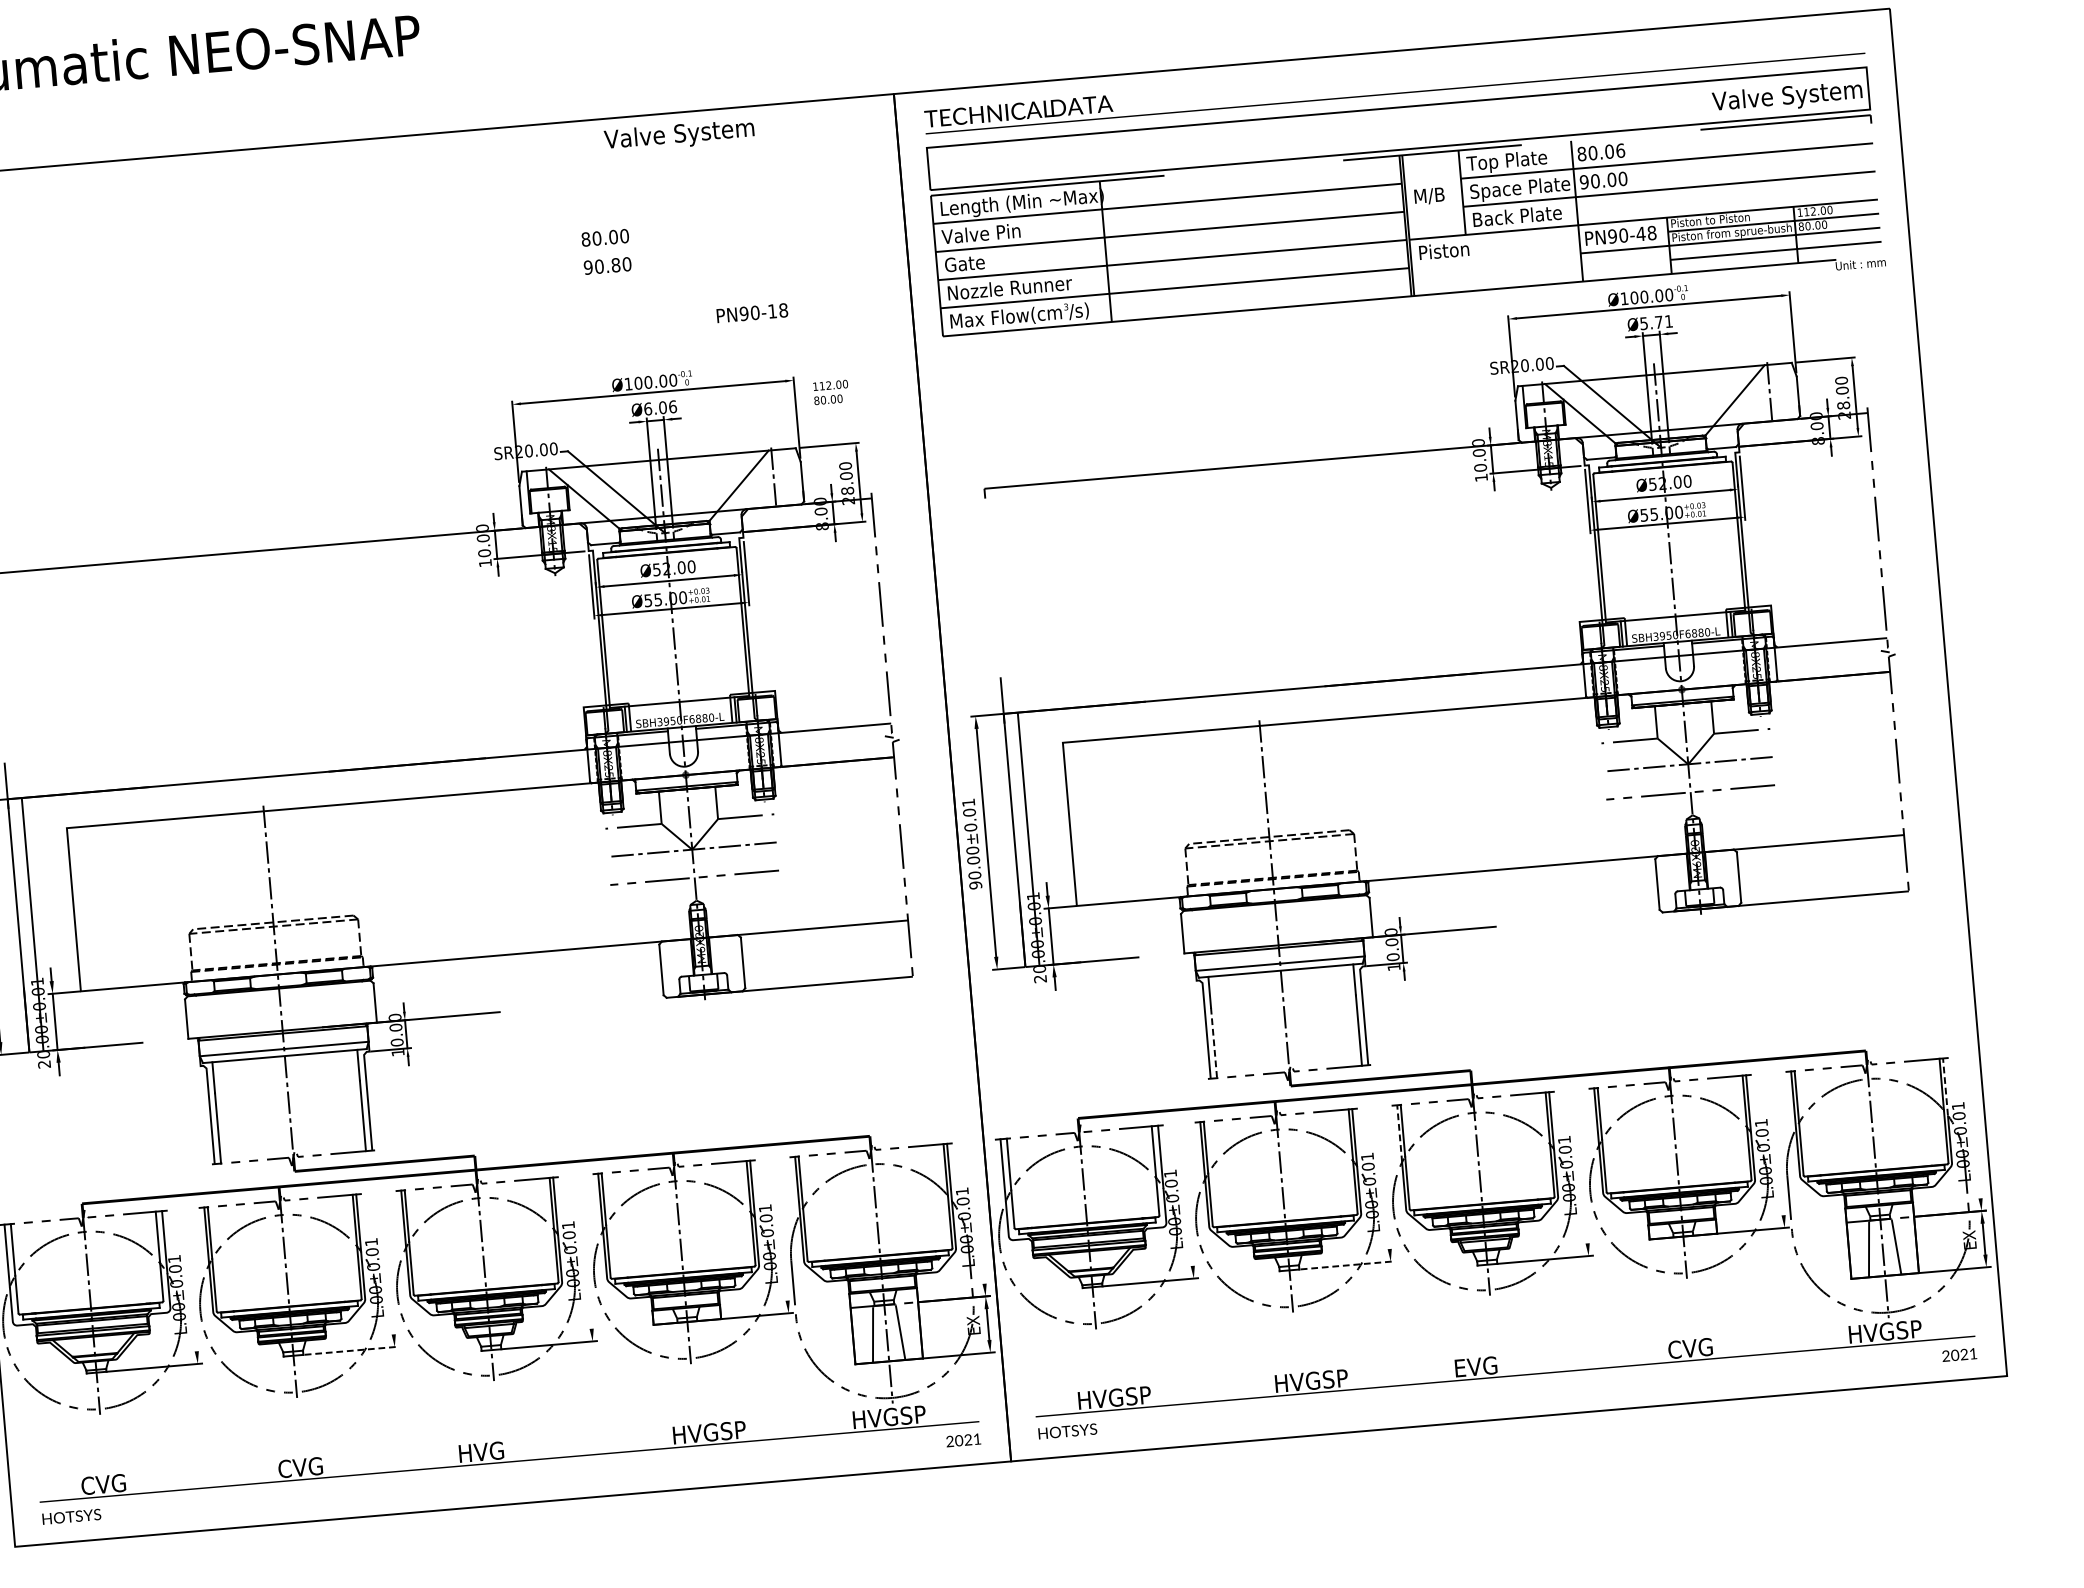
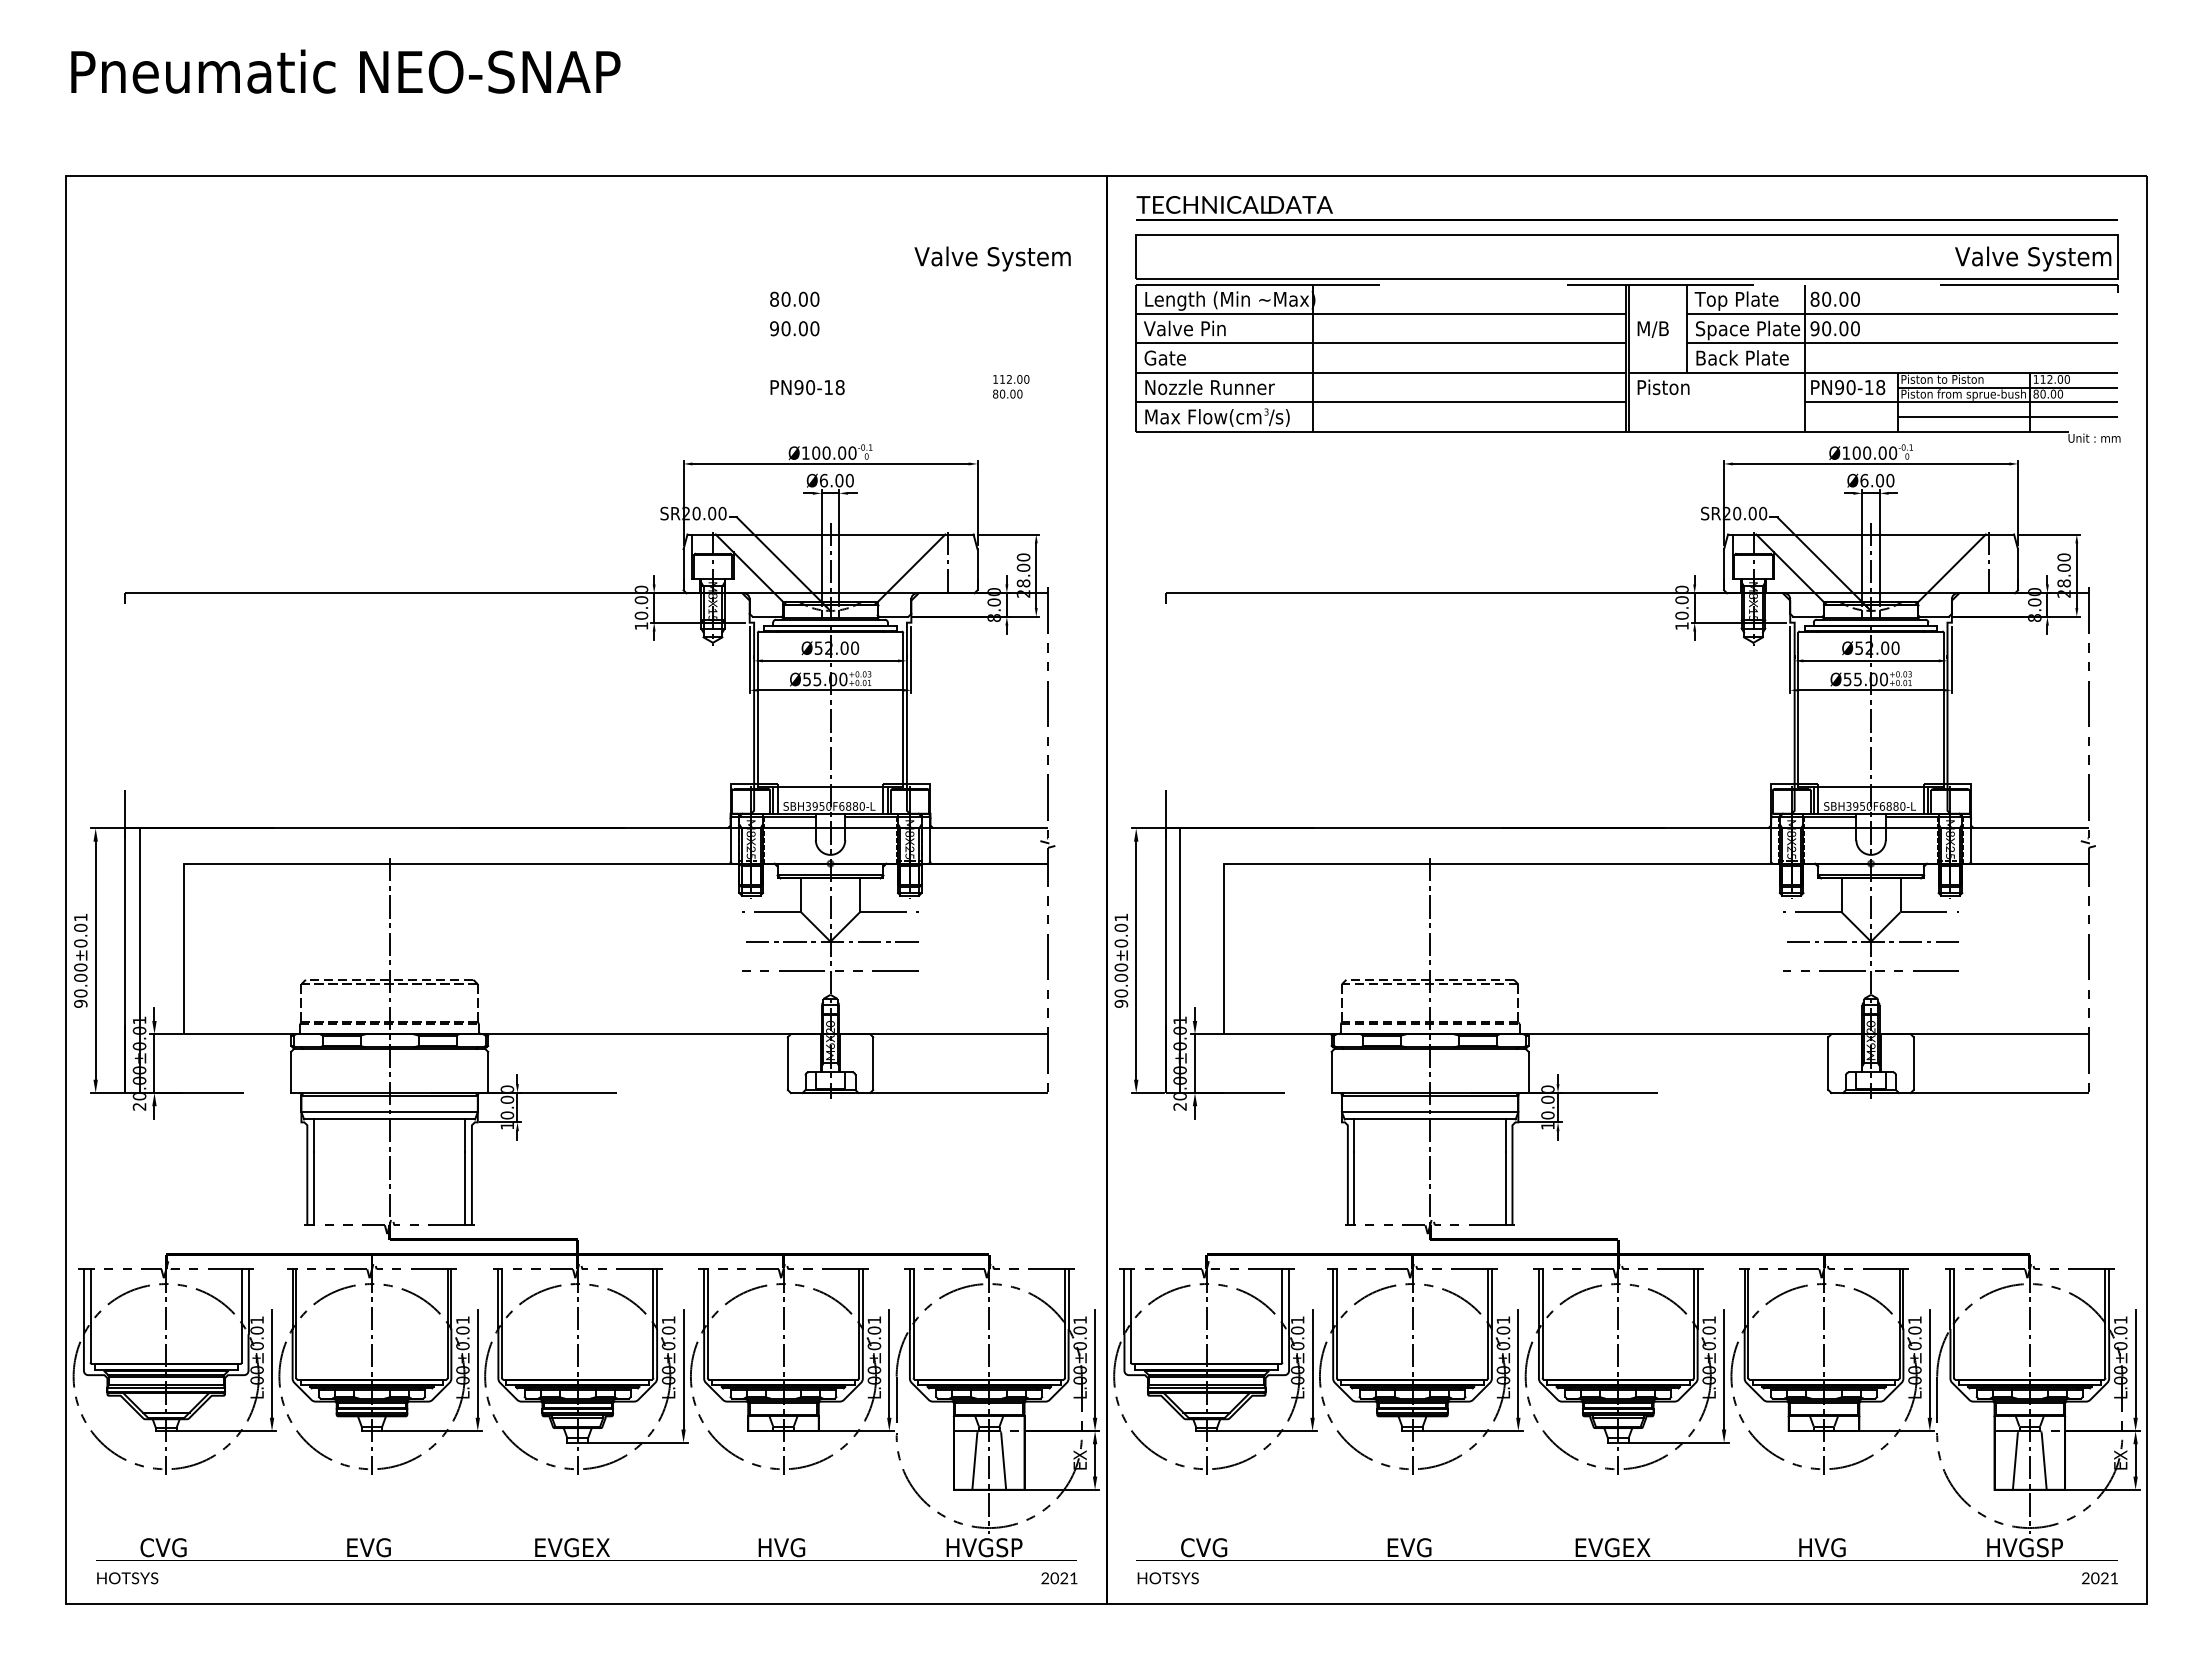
text: (679, 135) -> (992, 258), moved
text: (1620, 149) -> (1855, 298), 80.06 -> 80.00
text: (1640, 234) -> (1868, 387), PN90-48 -> PN90-18
text: (615, 265) -> (802, 328), 90.80 -> 90.00
text: (752, 313) -> (807, 387), moved
text: (1656, 322) -> (1877, 480), Ø5.71 -> Ø6.00
text: (831, 392) -> (1011, 386), moved
text: (672, 406) -> (849, 480), Ø6.06 -> Ø6.00
line: (1214, 1042) -> (1354, 1188), dashed -> solid
line: (1945, 1087) -> (2109, 1299), dashed -> solid
line: (1399, 1134) -> (1538, 1299), dashed -> solid
line: (1975, 1146) -> (2135, 1363), added
line: (1778, 1163) -> (1929, 1363), added
line: (1583, 1185) -> (1724, 1369), added
line: (1385, 1197) -> (1518, 1363), added
line: (1188, 1213) -> (1312, 1363), added
line: (980, 1231) -> (1095, 1363), added
line: (783, 1248) -> (889, 1363), added
line: (1348, 1265) -> (1474, 1431), dashed -> solid
line: (586, 1271) -> (683, 1369), added
line: (388, 1282) -> (477, 1363), added
line: (192, 1299) -> (272, 1363), added
text: (1690, 1348) -> (1821, 1547), CVG -> HVG
line: (352, 1351) -> (433, 1431), dashed -> solid
text: (1513, 1363) -> (1636, 1547), EVG -> EVGEX
text: (1312, 1380) -> (1426, 1547), HVGSP -> EVG
text: (1114, 1397) -> (1219, 1547), HVGSP -> CVG
text: (733, 1430) -> (821, 1547), HVGSP -> HVG
text: (495, 1450) -> (573, 1547), HVG -> EVGEX
text: (300, 1467) -> (369, 1547), CVG -> EVG

